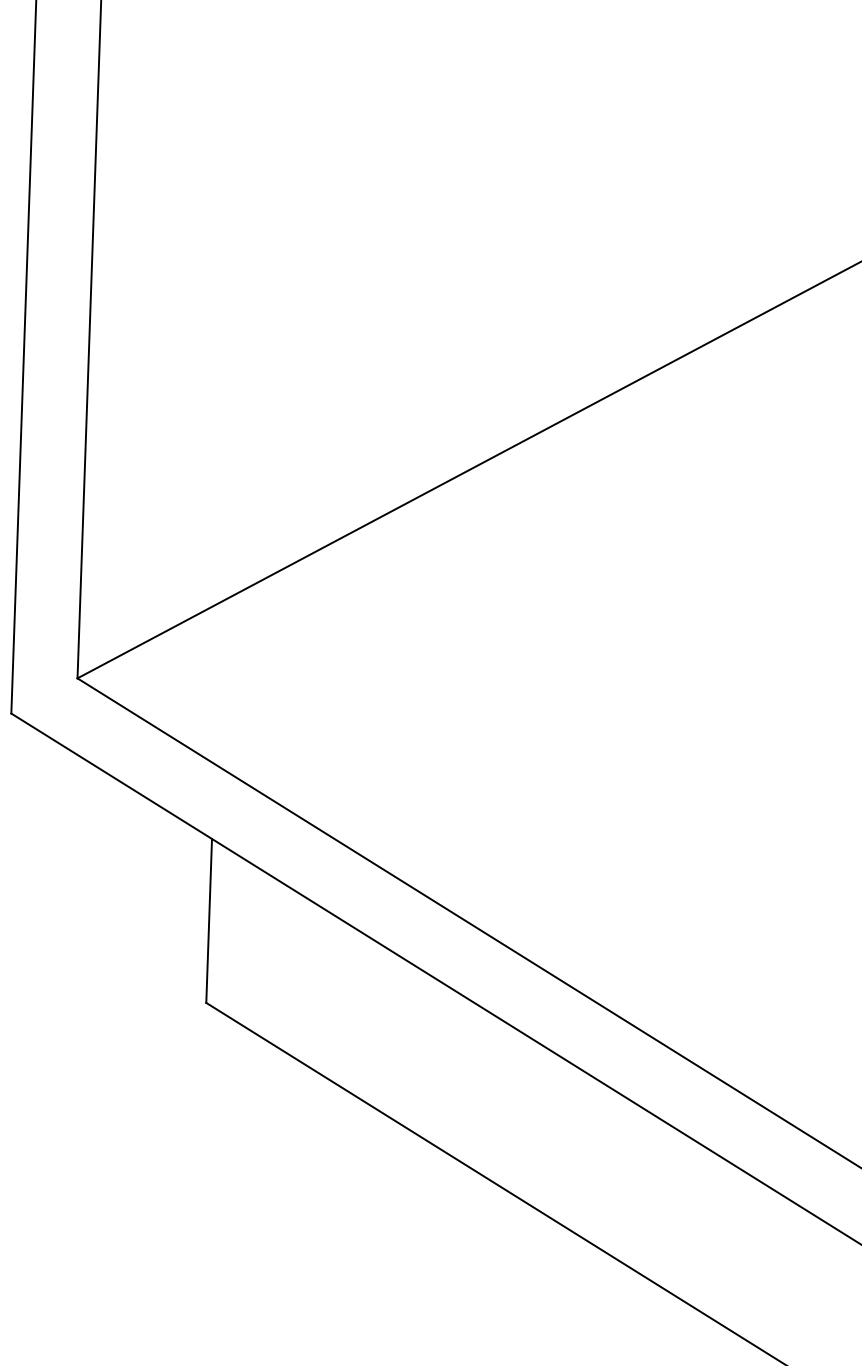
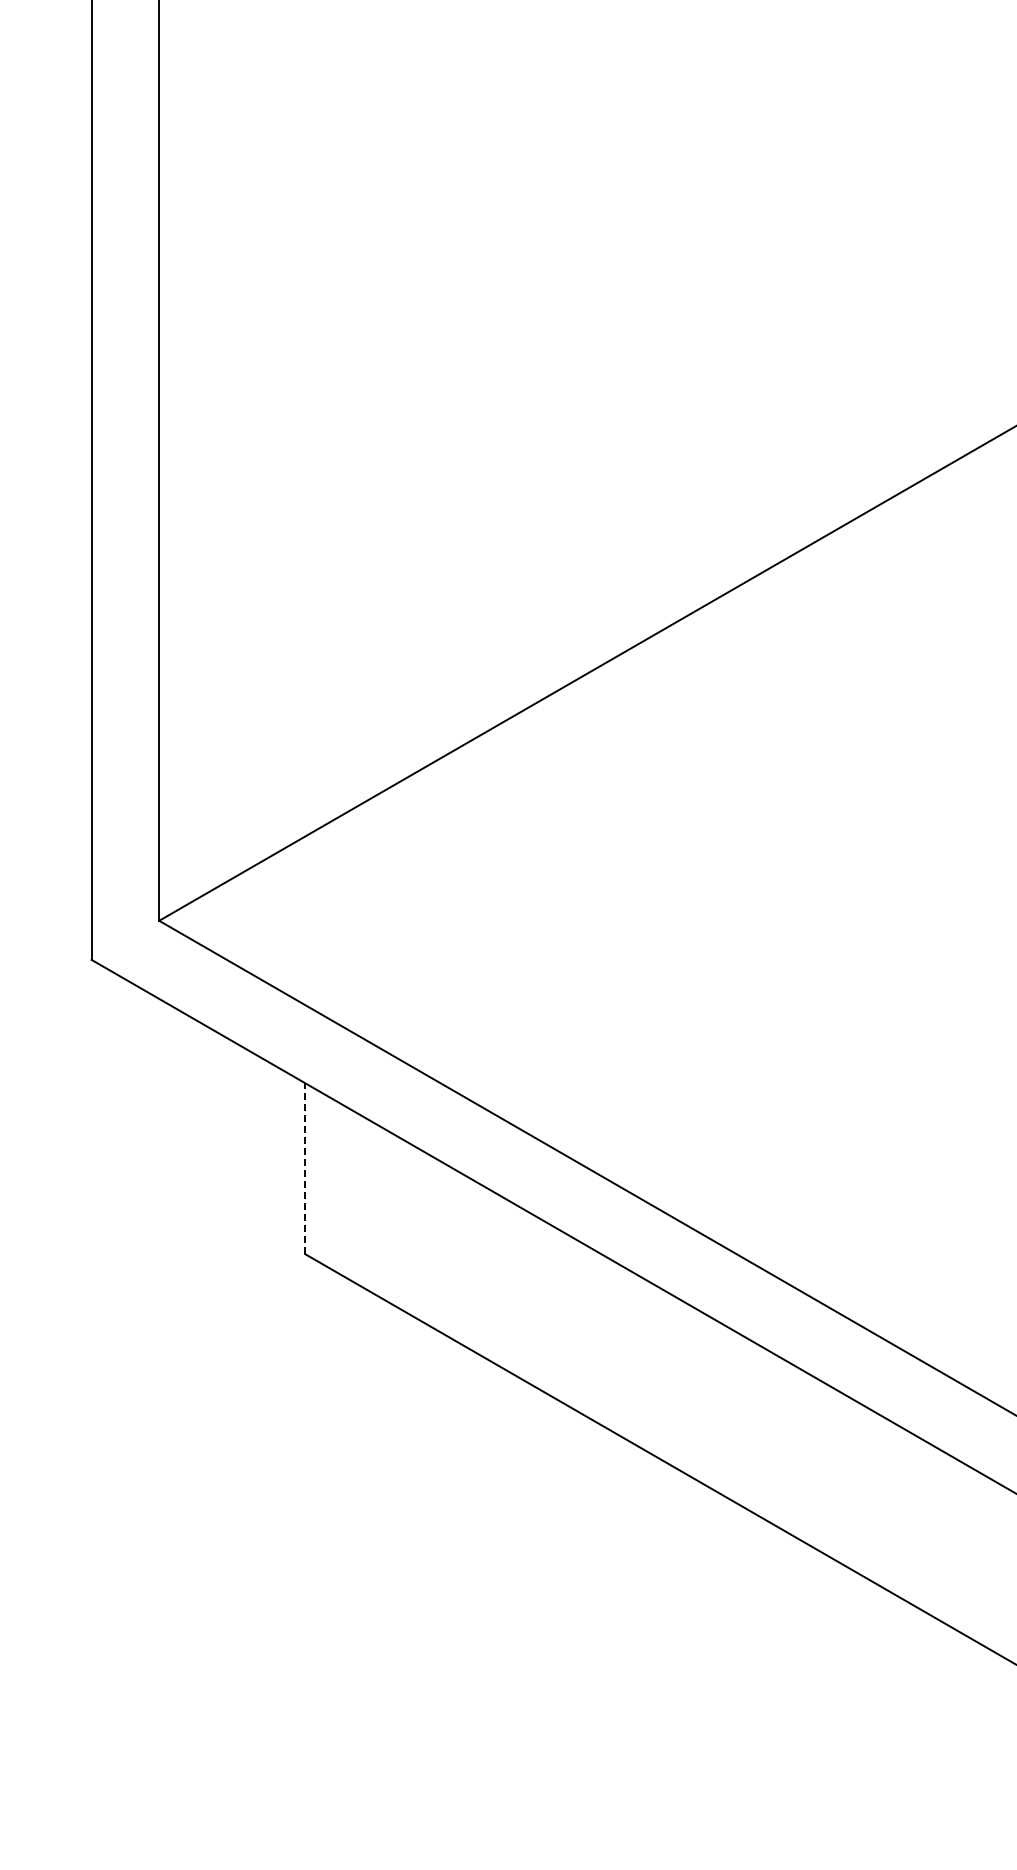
line: (209, 920) -> (305, 1168), solid -> dashed

